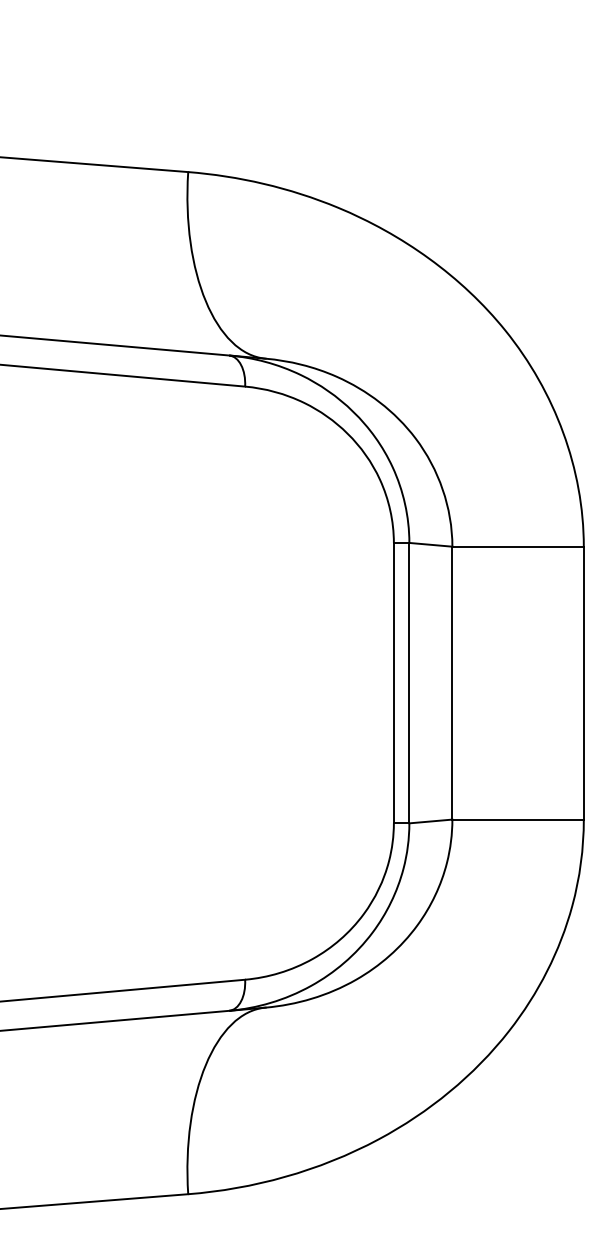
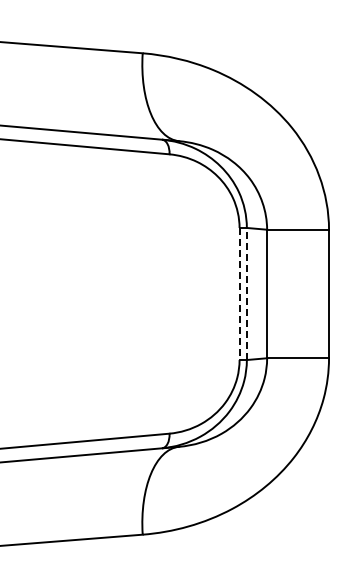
line: (408, 682) -> (246, 293), solid -> dashed
line: (393, 684) -> (239, 294), solid -> dashed

